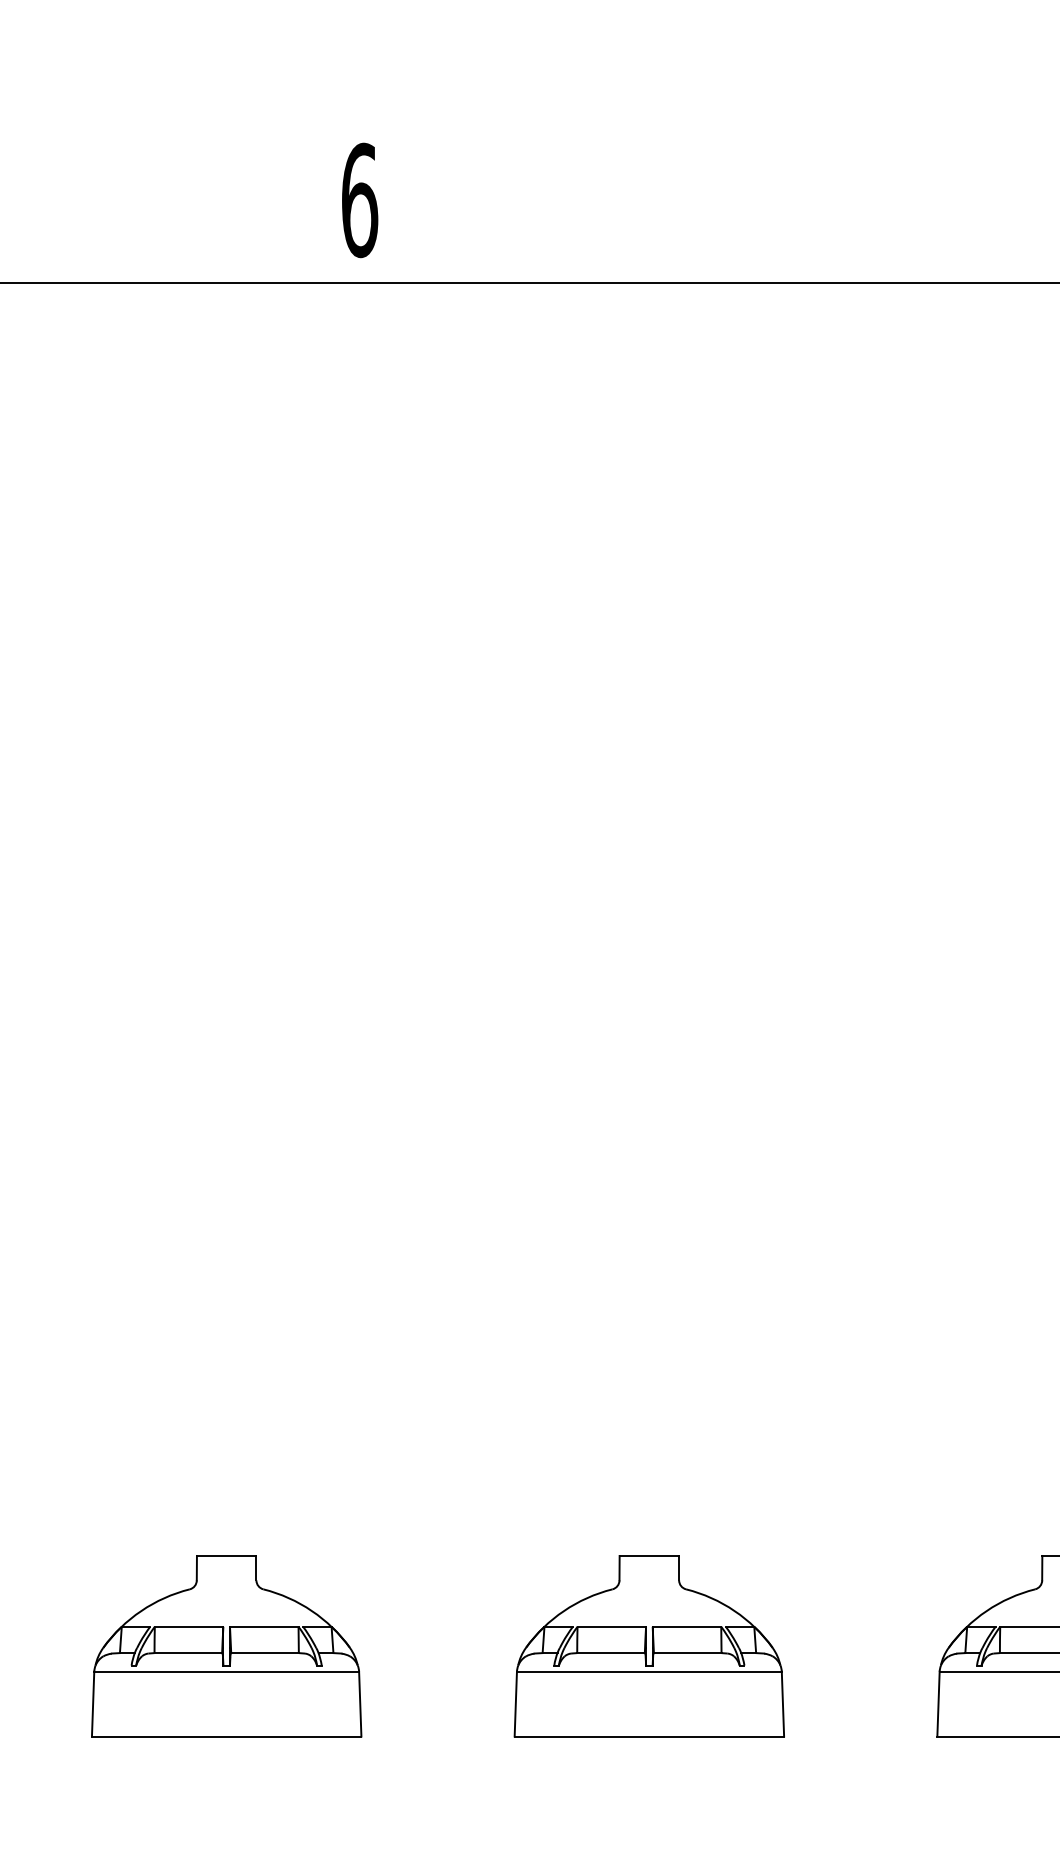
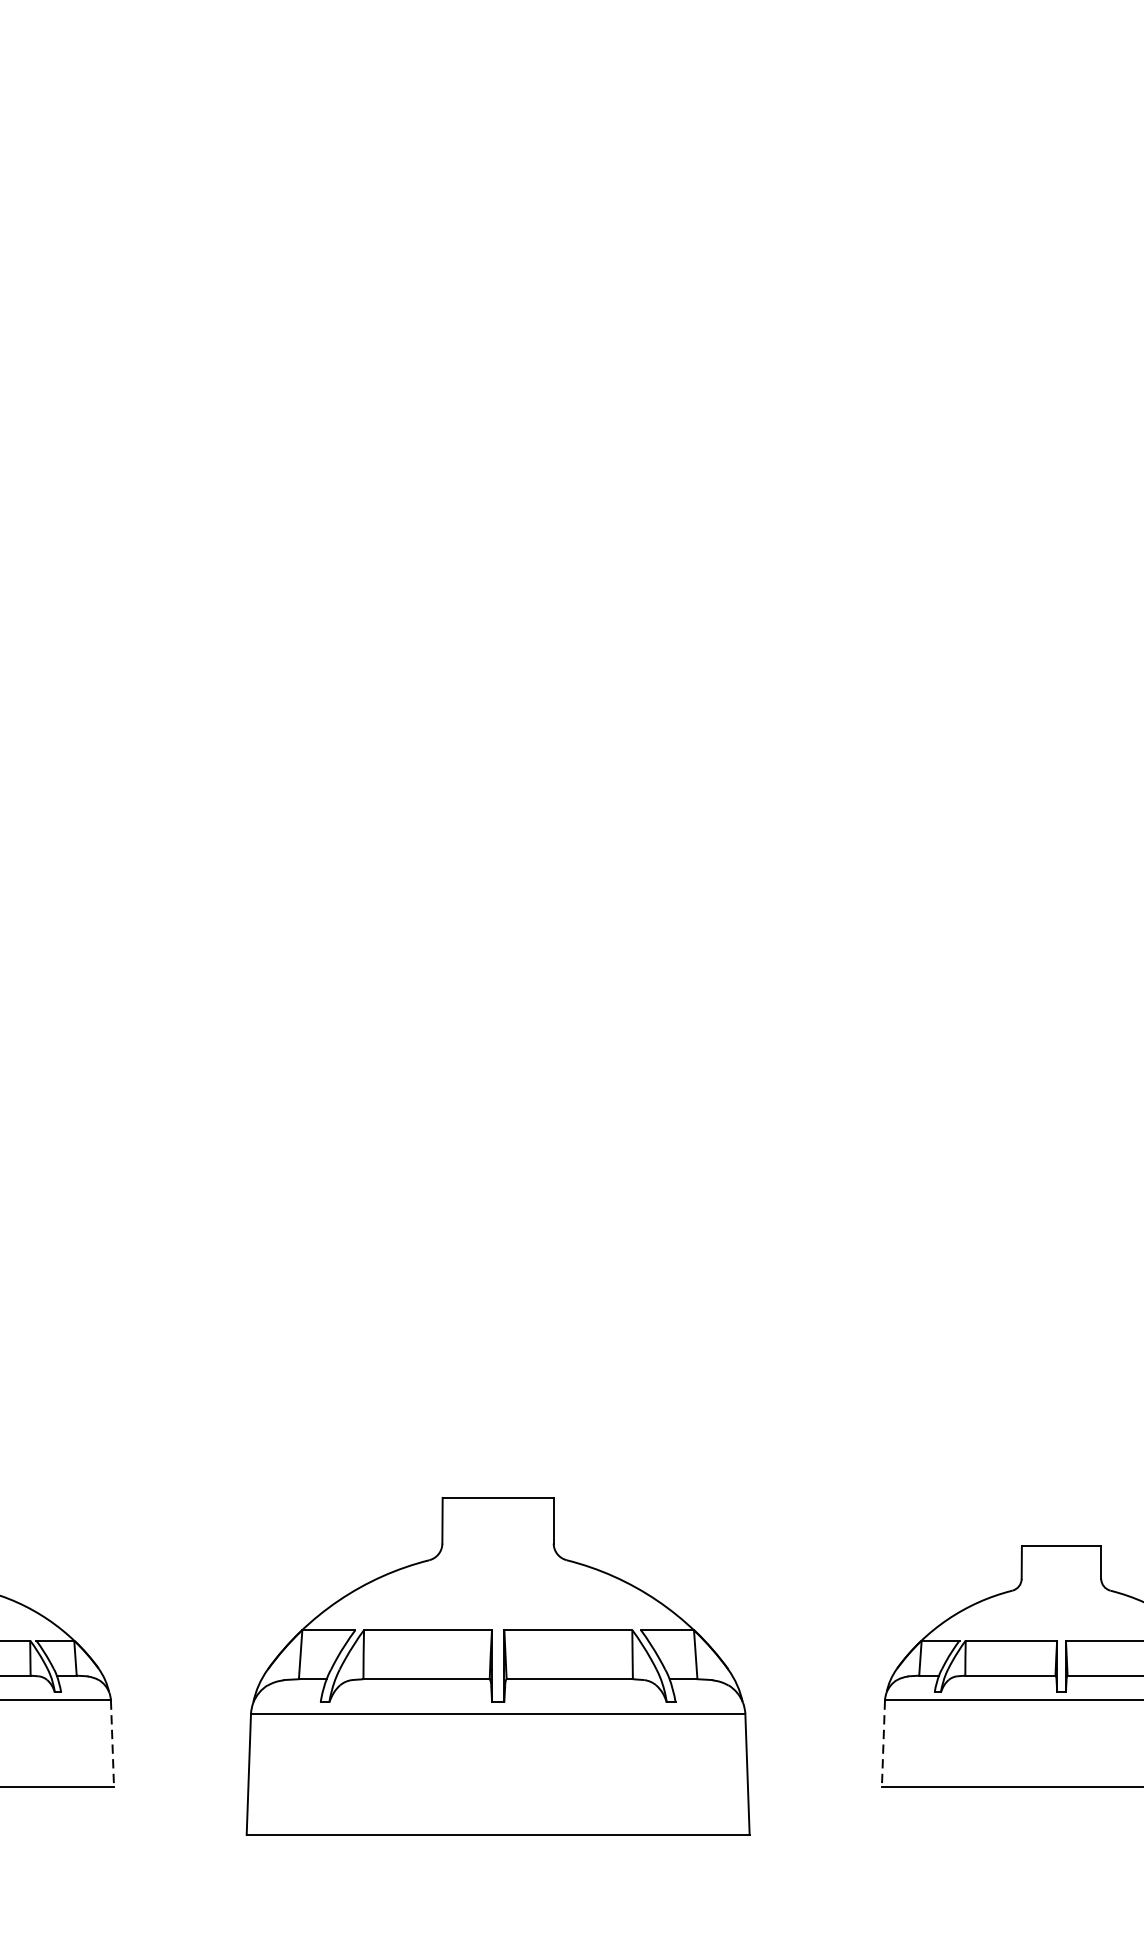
part: (648, 1646) -> (496, 1666), size x1.4
line: (360, 1704) -> (112, 1744), solid -> dashed
line: (938, 1704) -> (883, 1744), solid -> dashed

